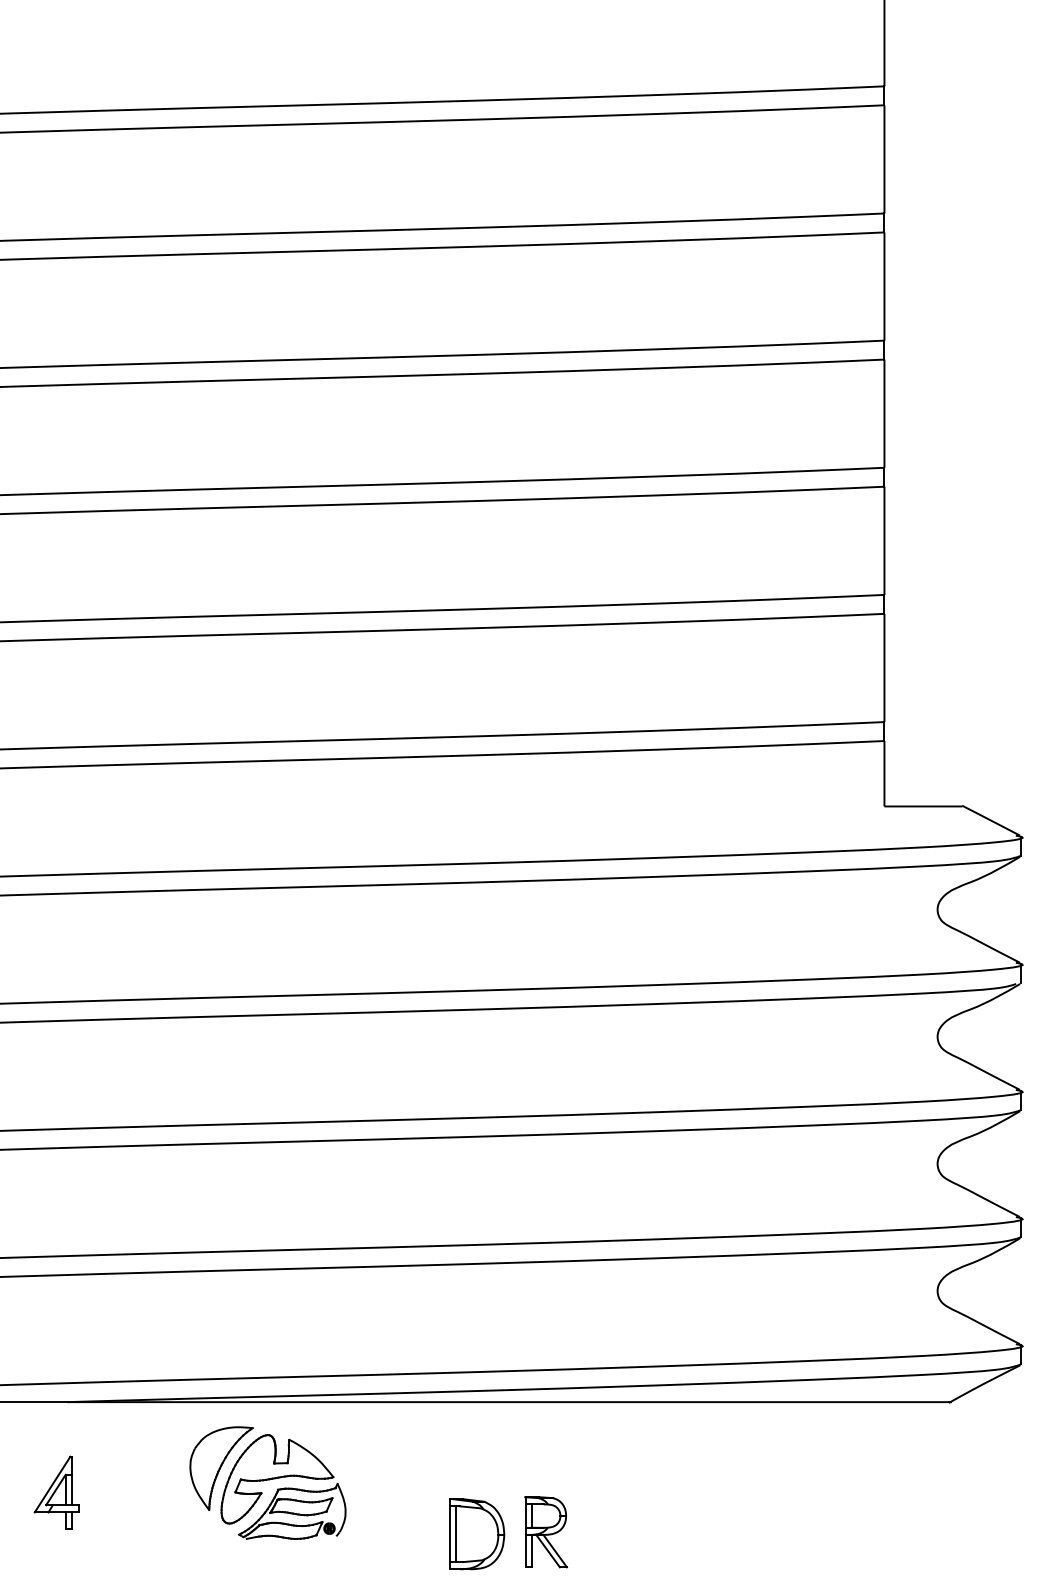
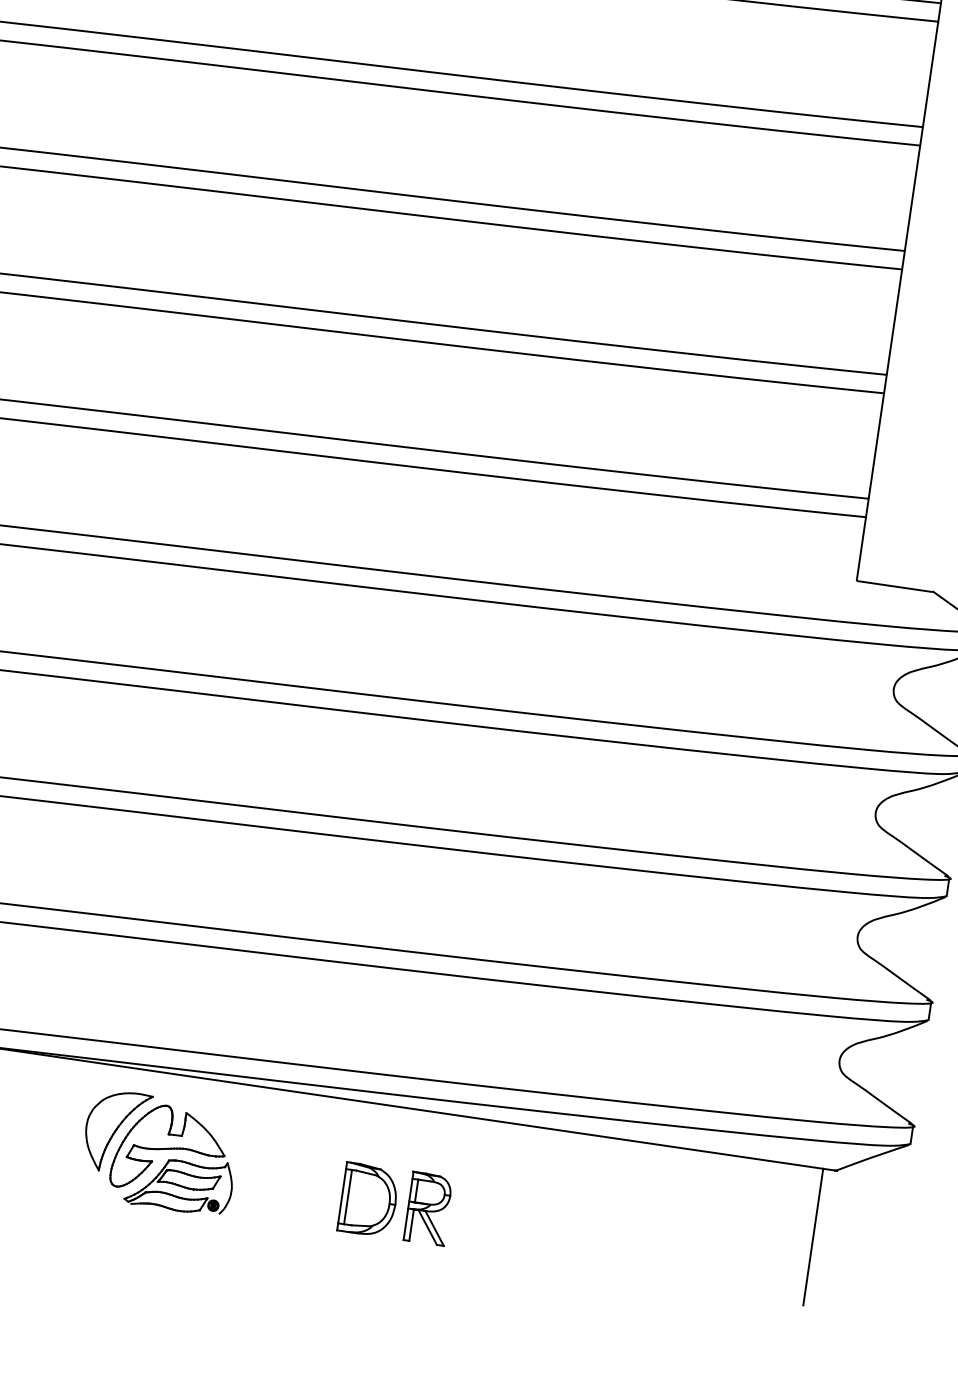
line: (937, 1472) -> (813, 1237), added
part: (545, 1532) -> (427, 1208), moved
part: (477, 1534) -> (369, 1200), moved

